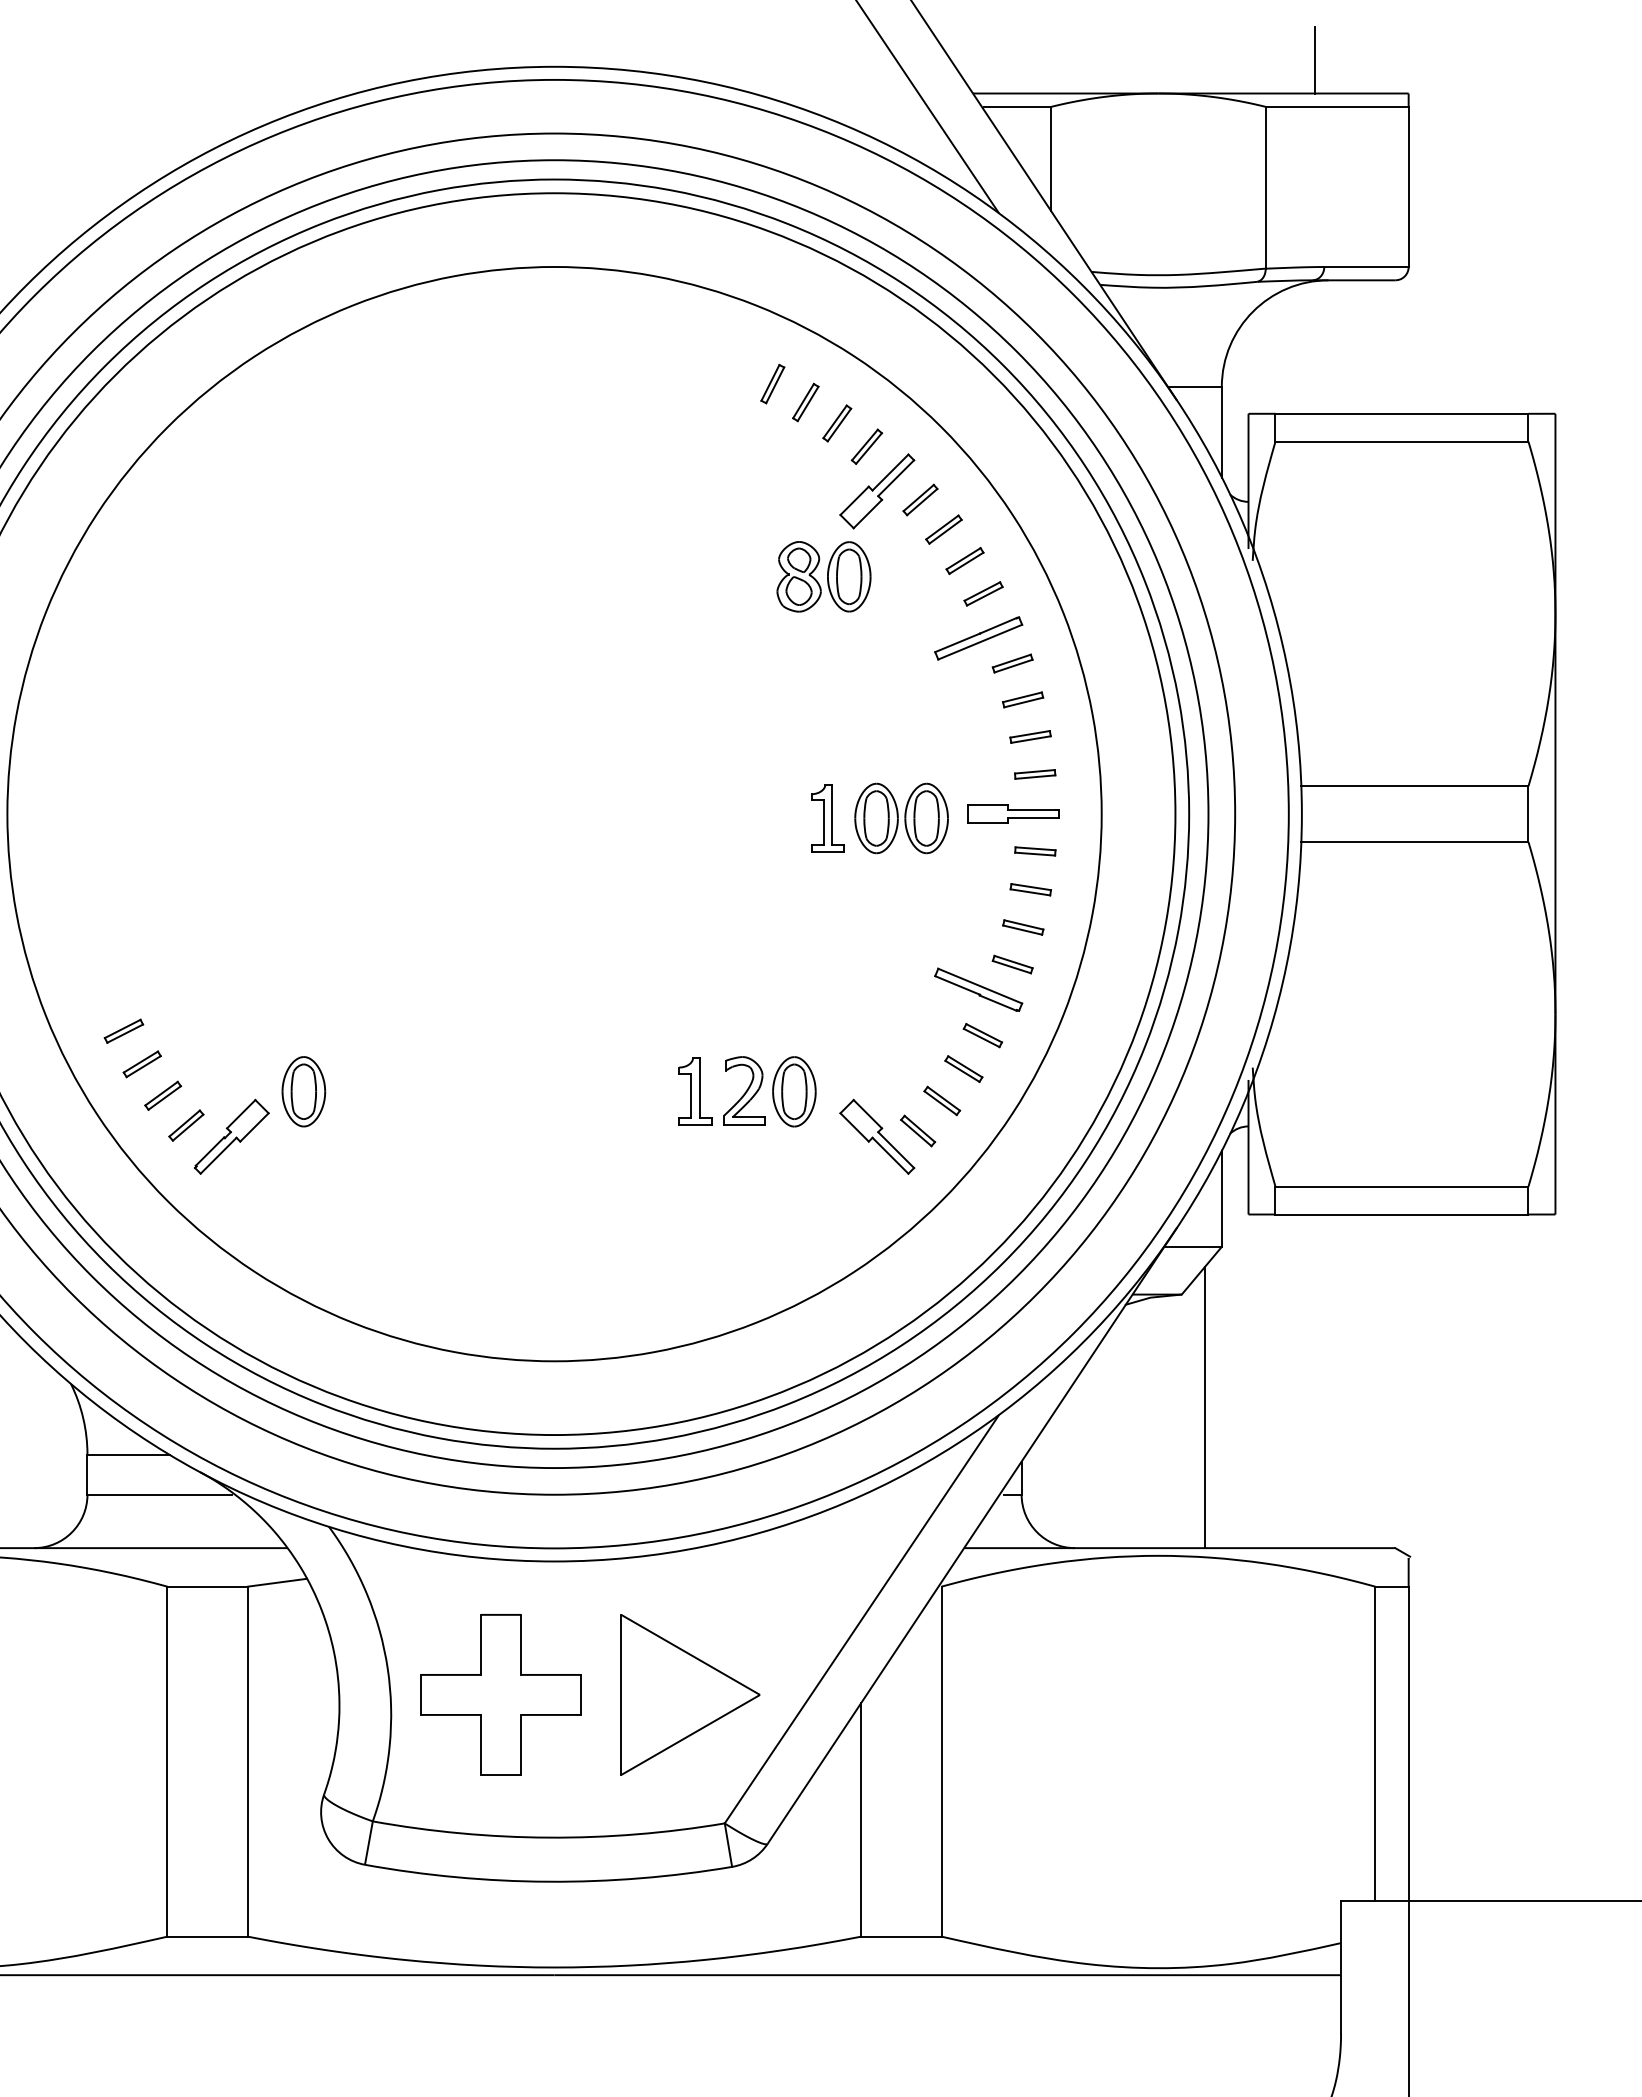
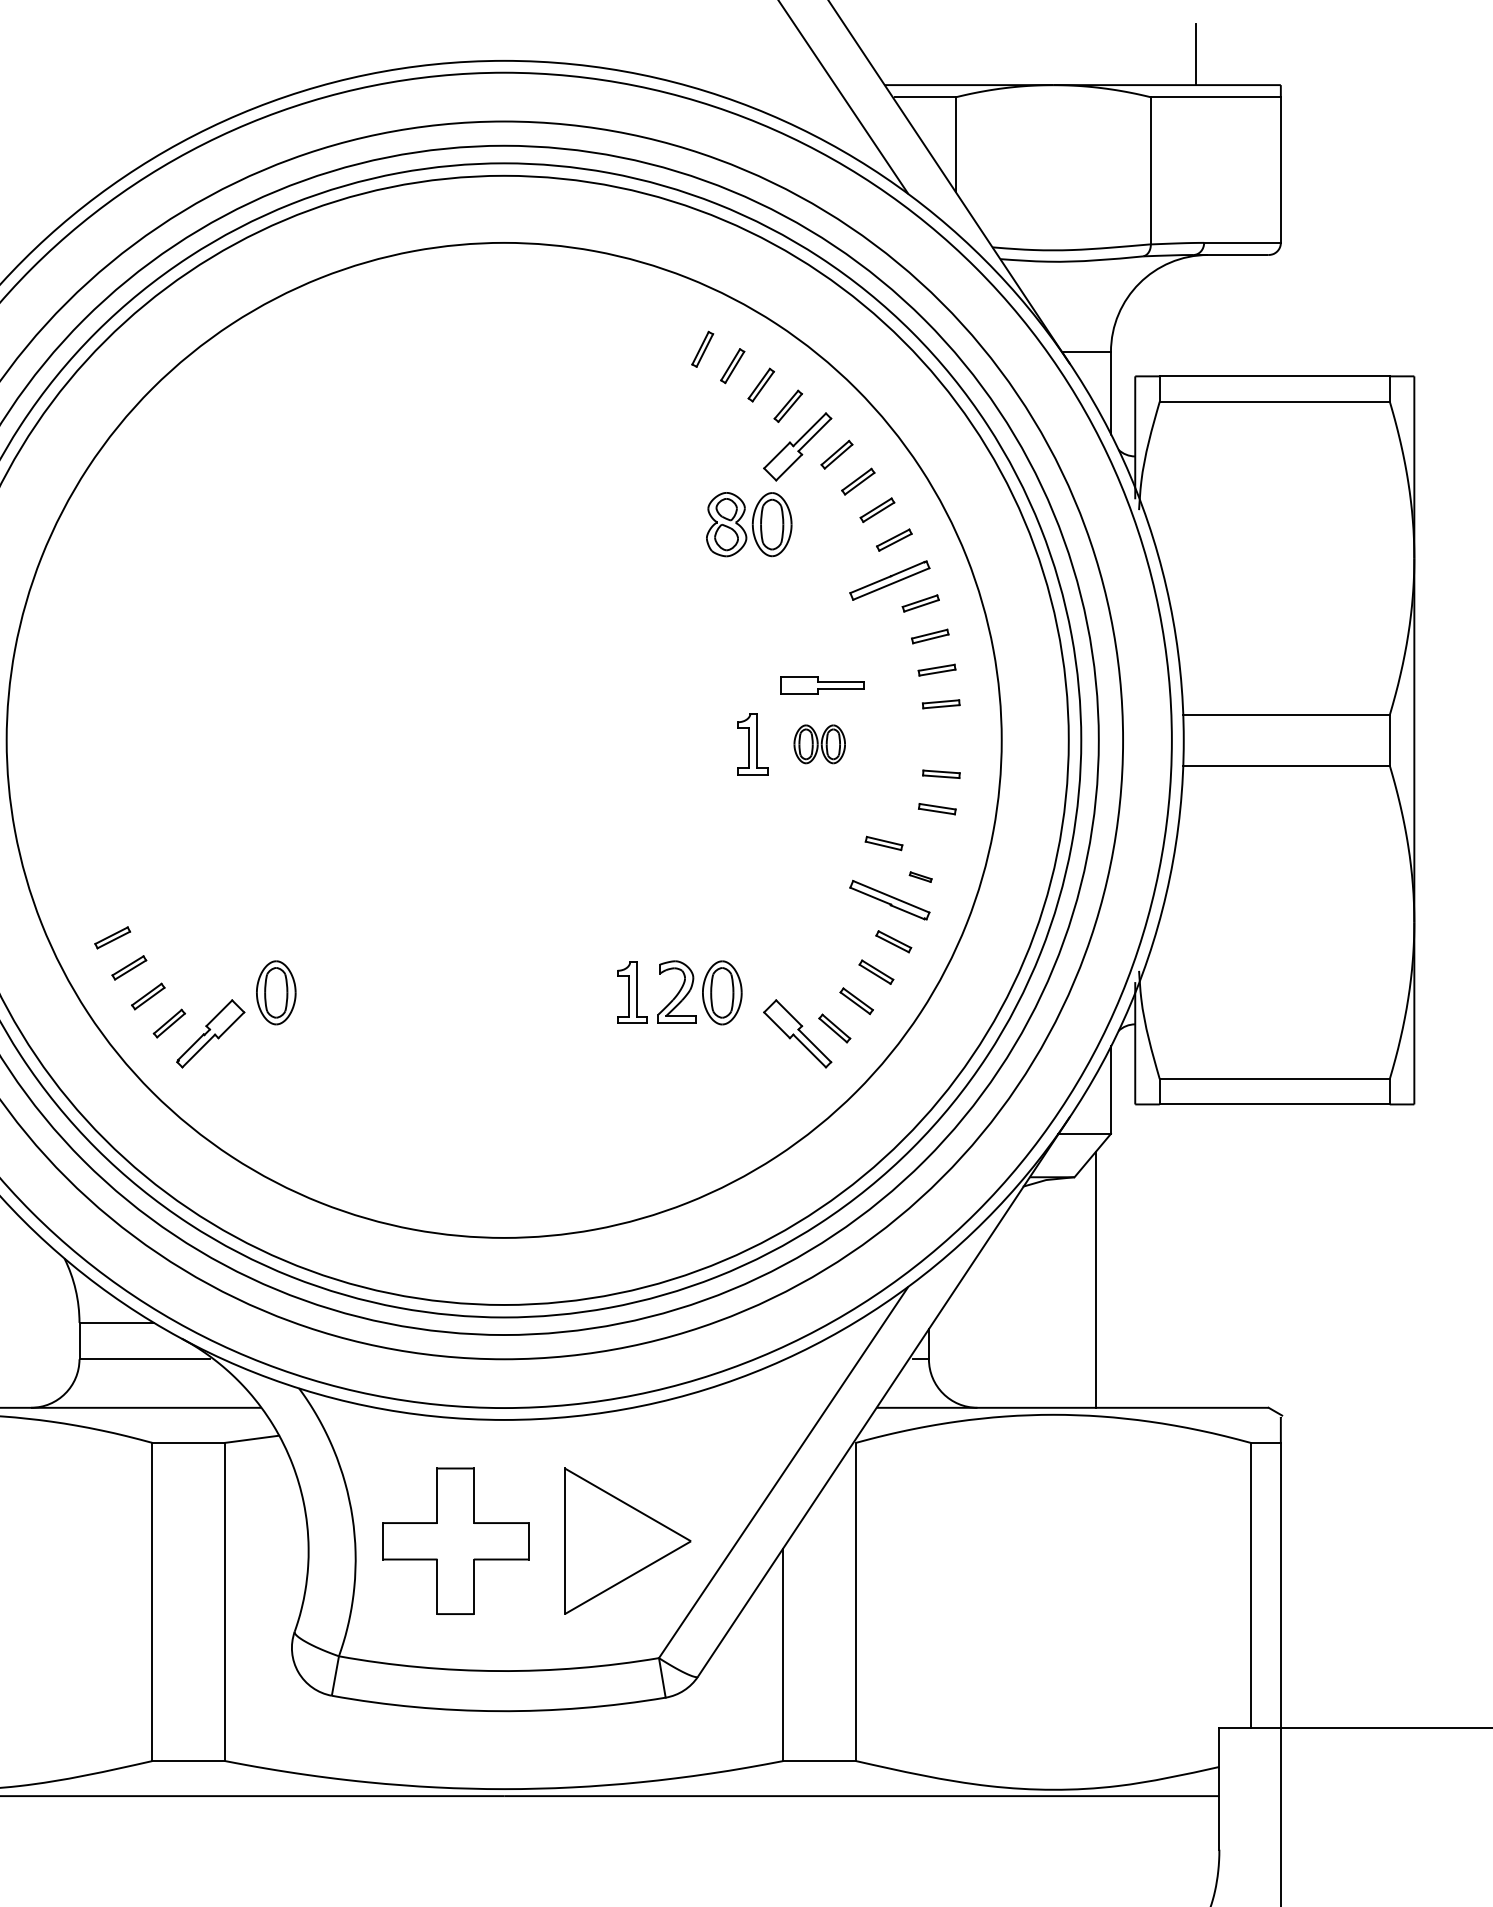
part: (1013, 813) -> (822, 685), moved
part: (901, 818) -> (819, 744), size x0.6
part: (1023, 927) -> (884, 843), moved
part: (1012, 964) -> (920, 877), size x0.6

